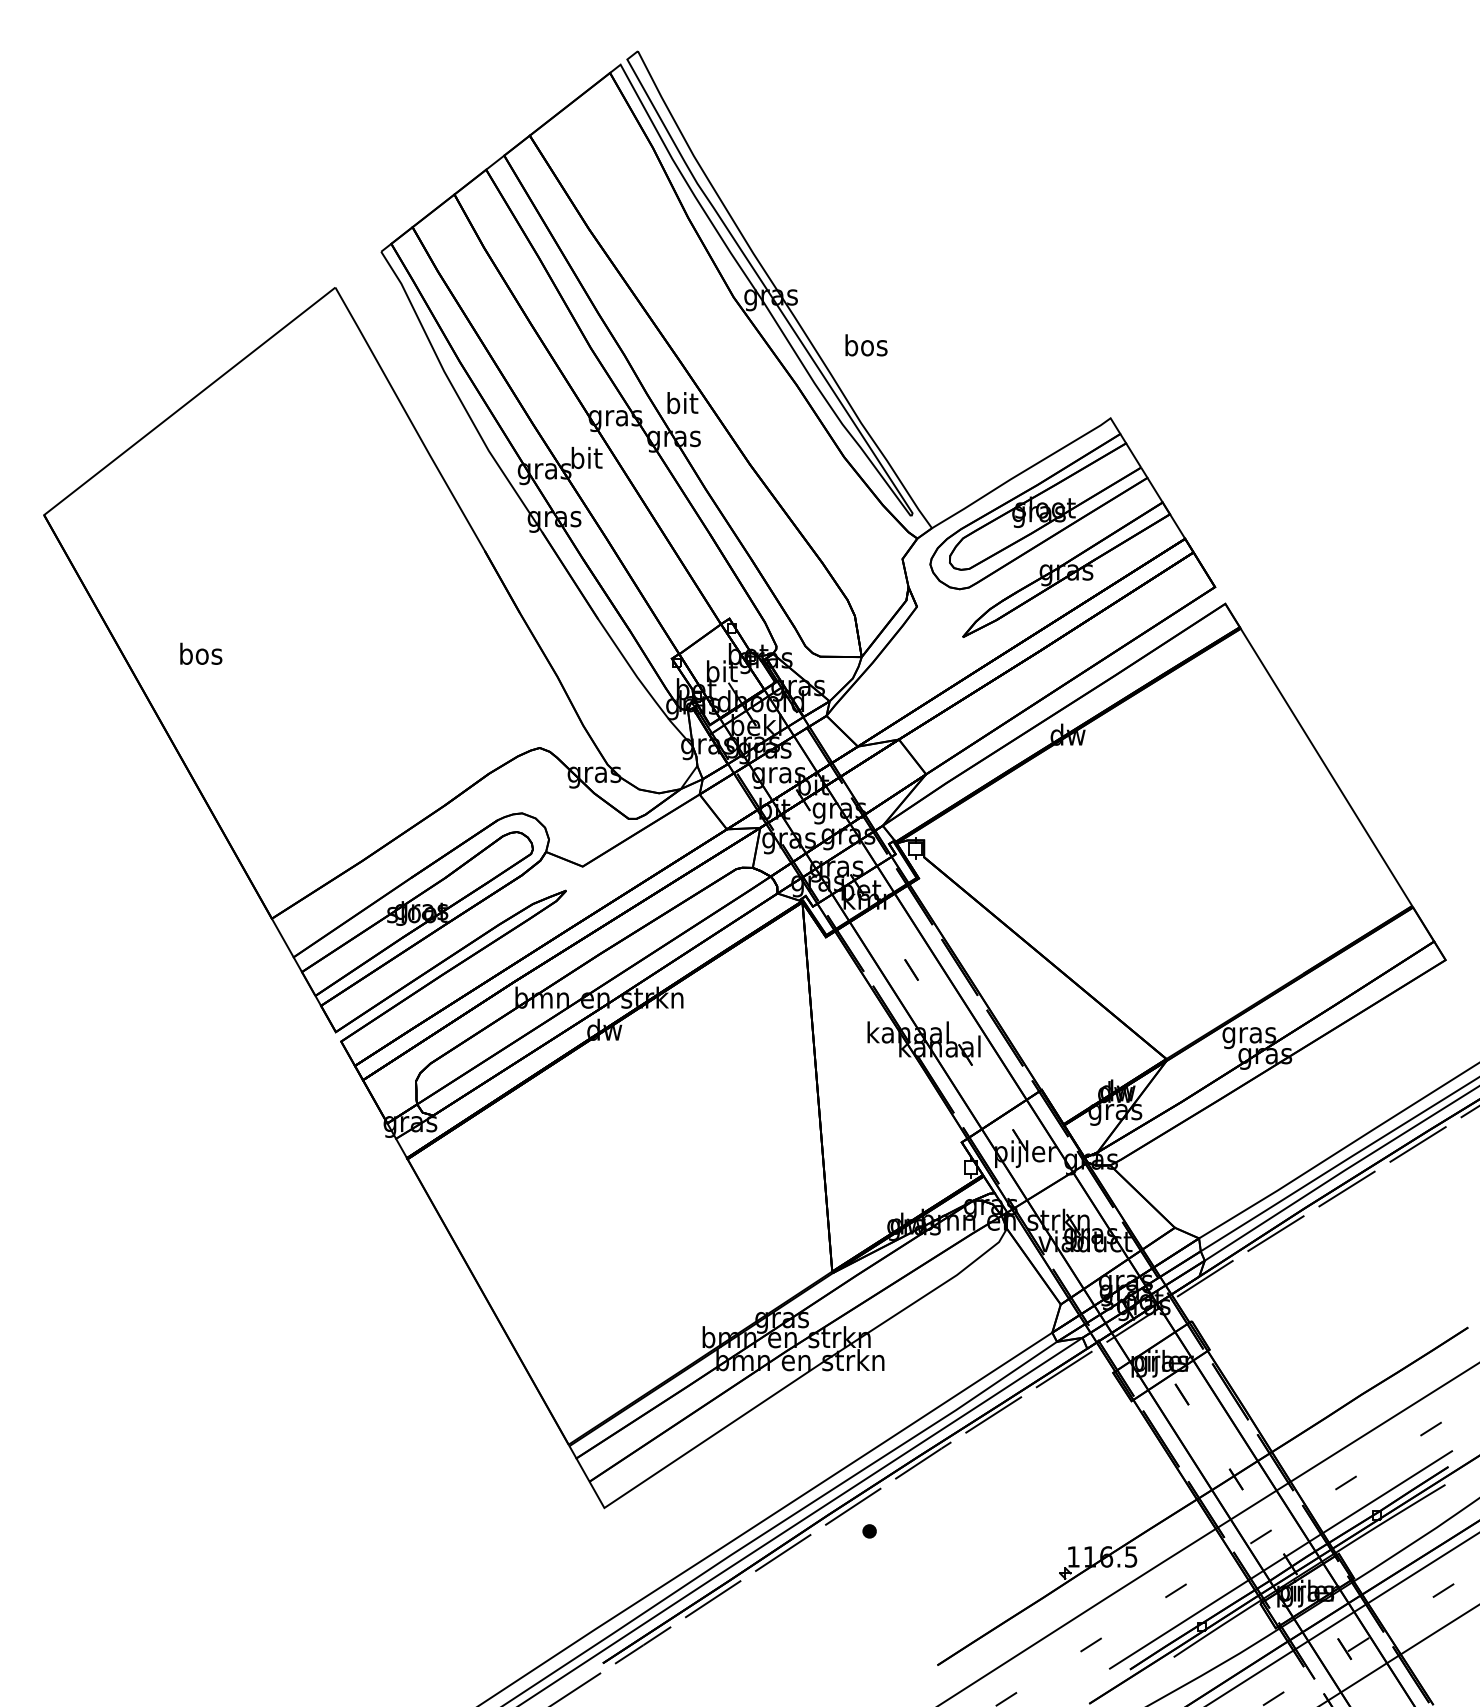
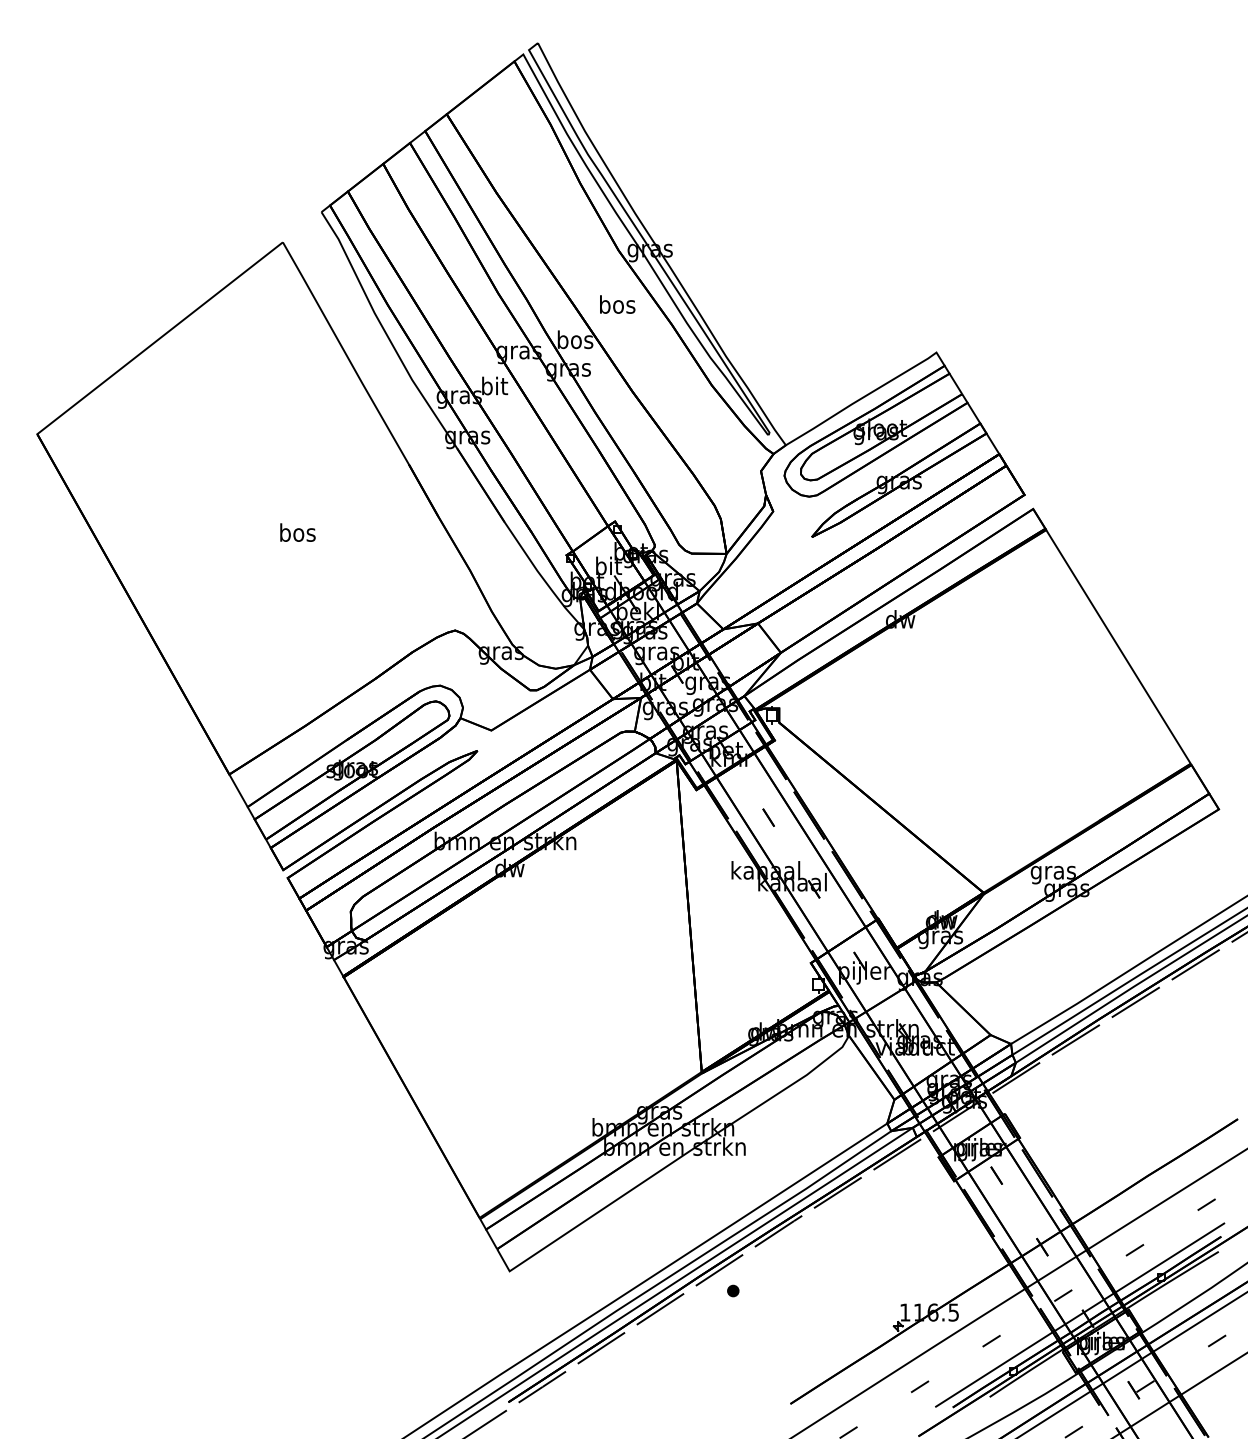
text: (866, 345) -> (617, 304), moved
text: (682, 403) -> (575, 340), bit -> bos
text: (201, 653) -> (298, 532), moved

